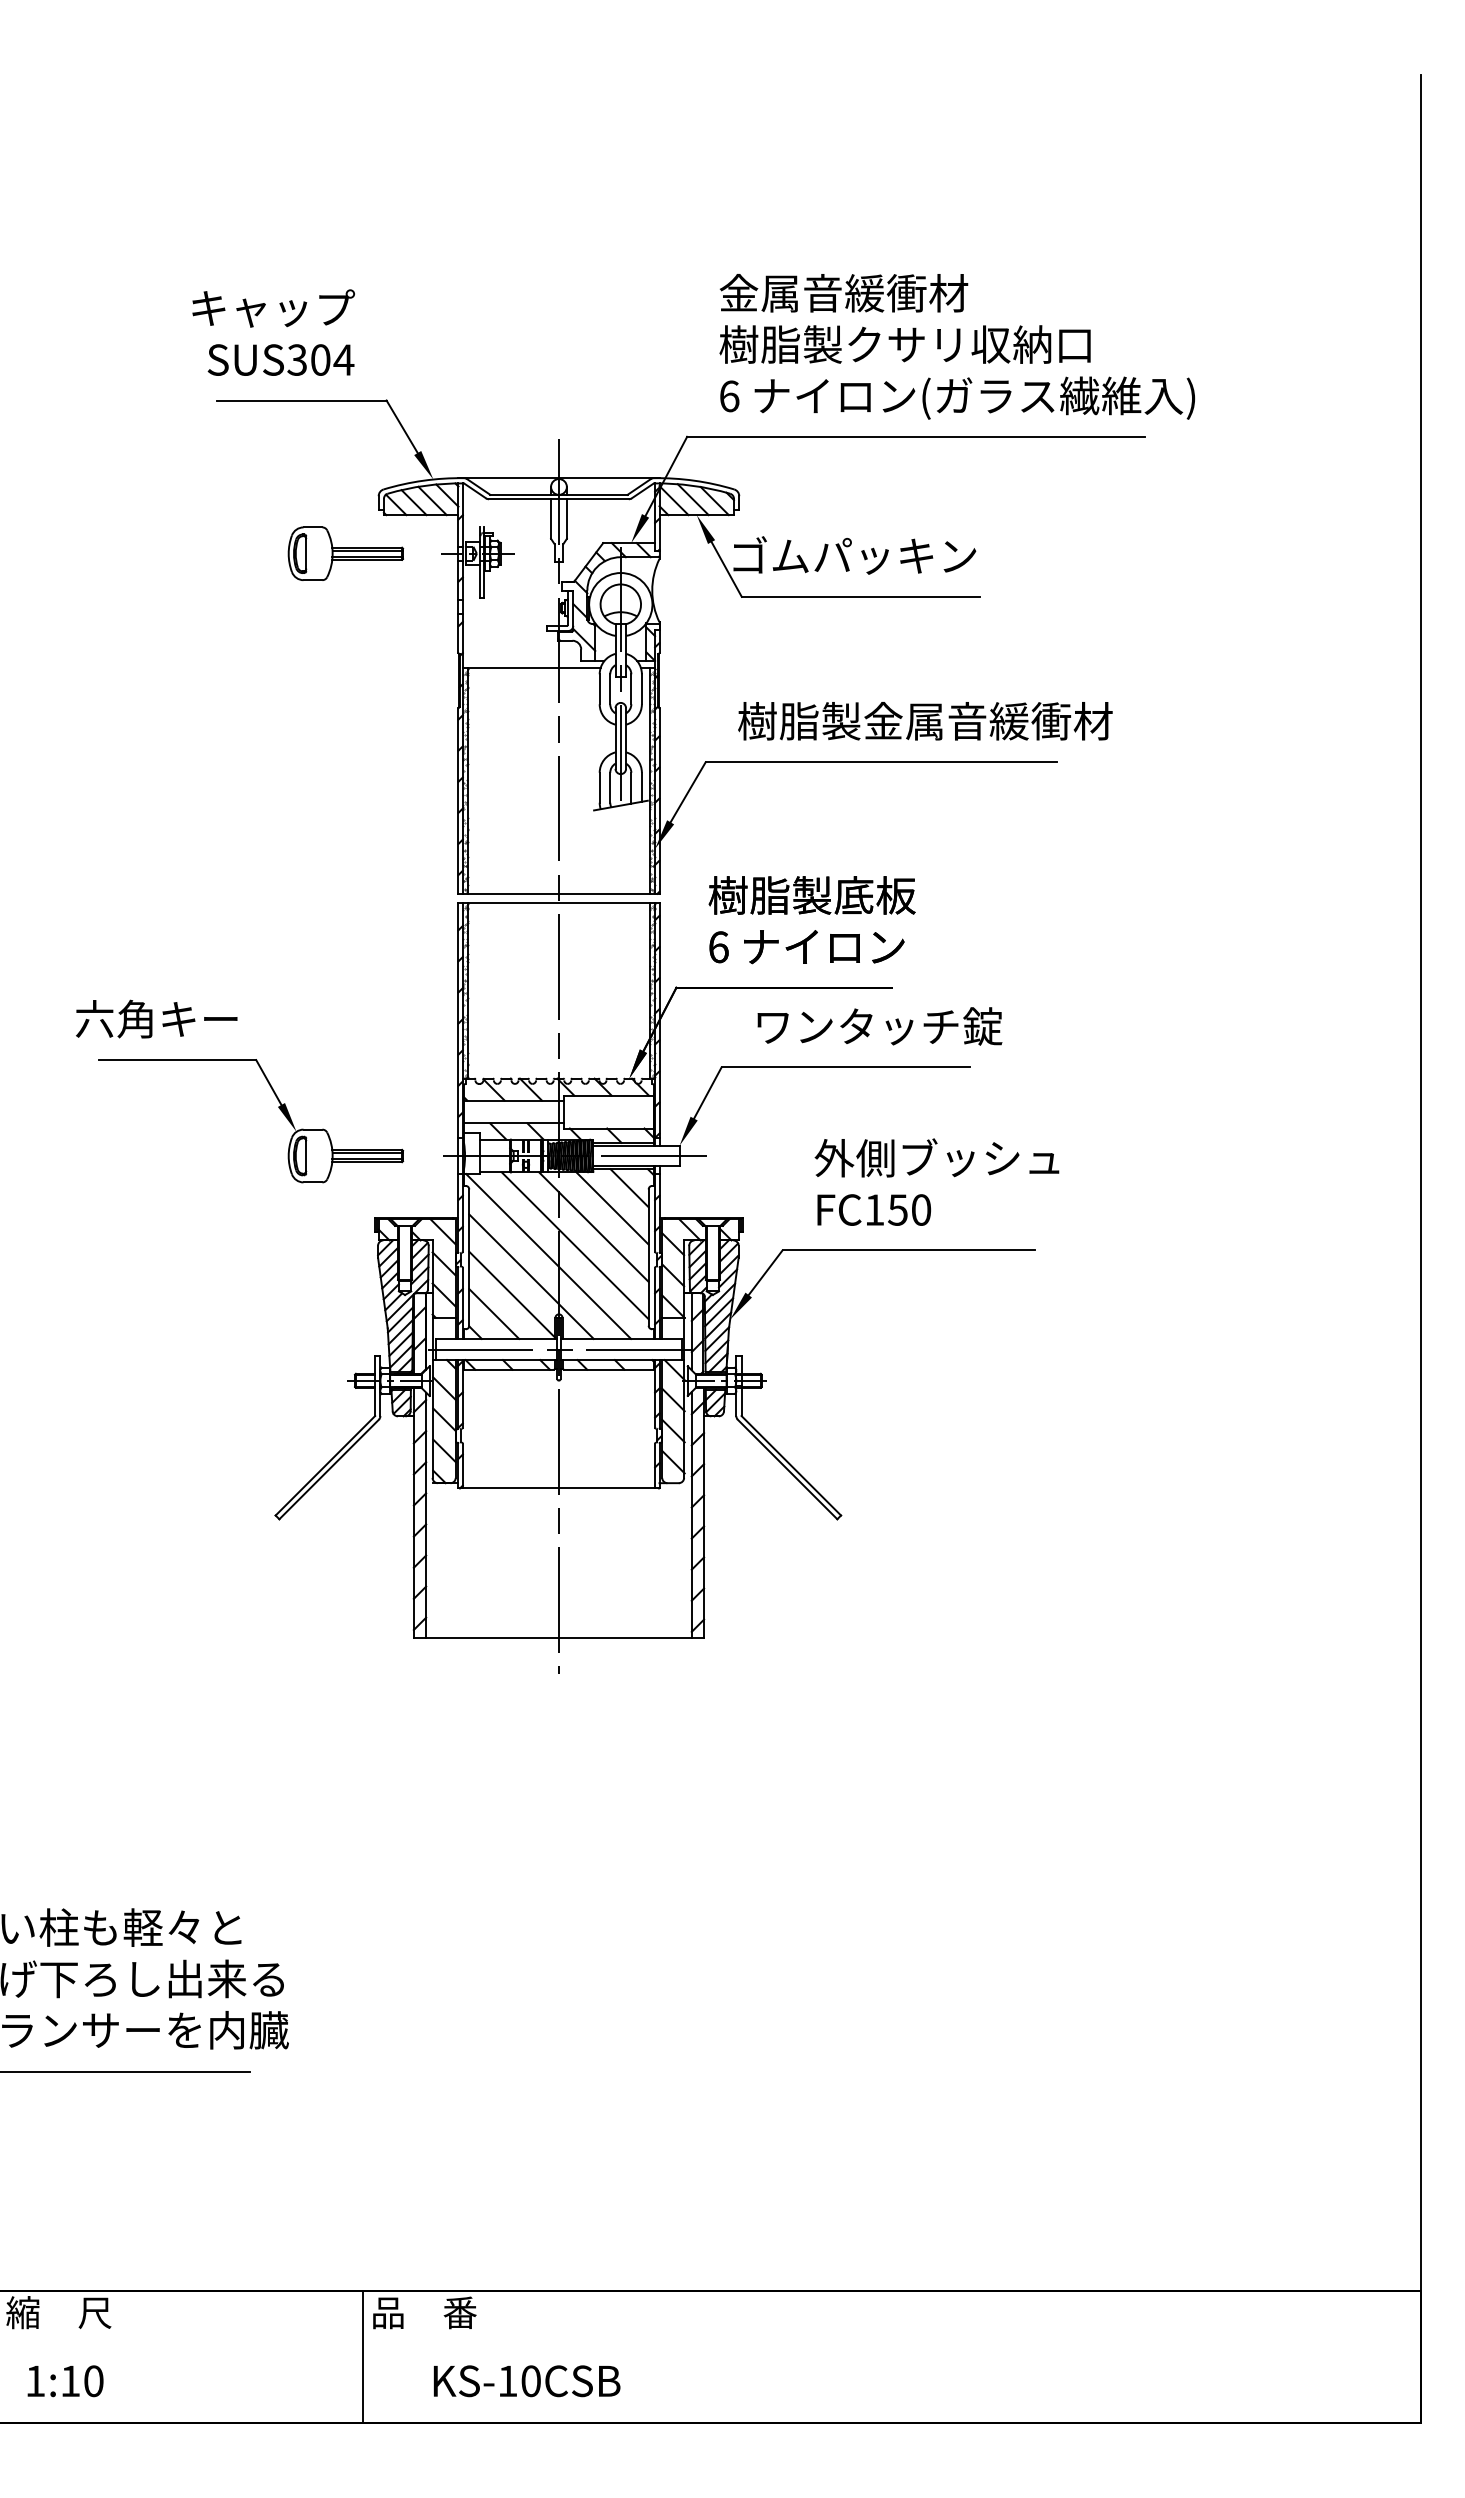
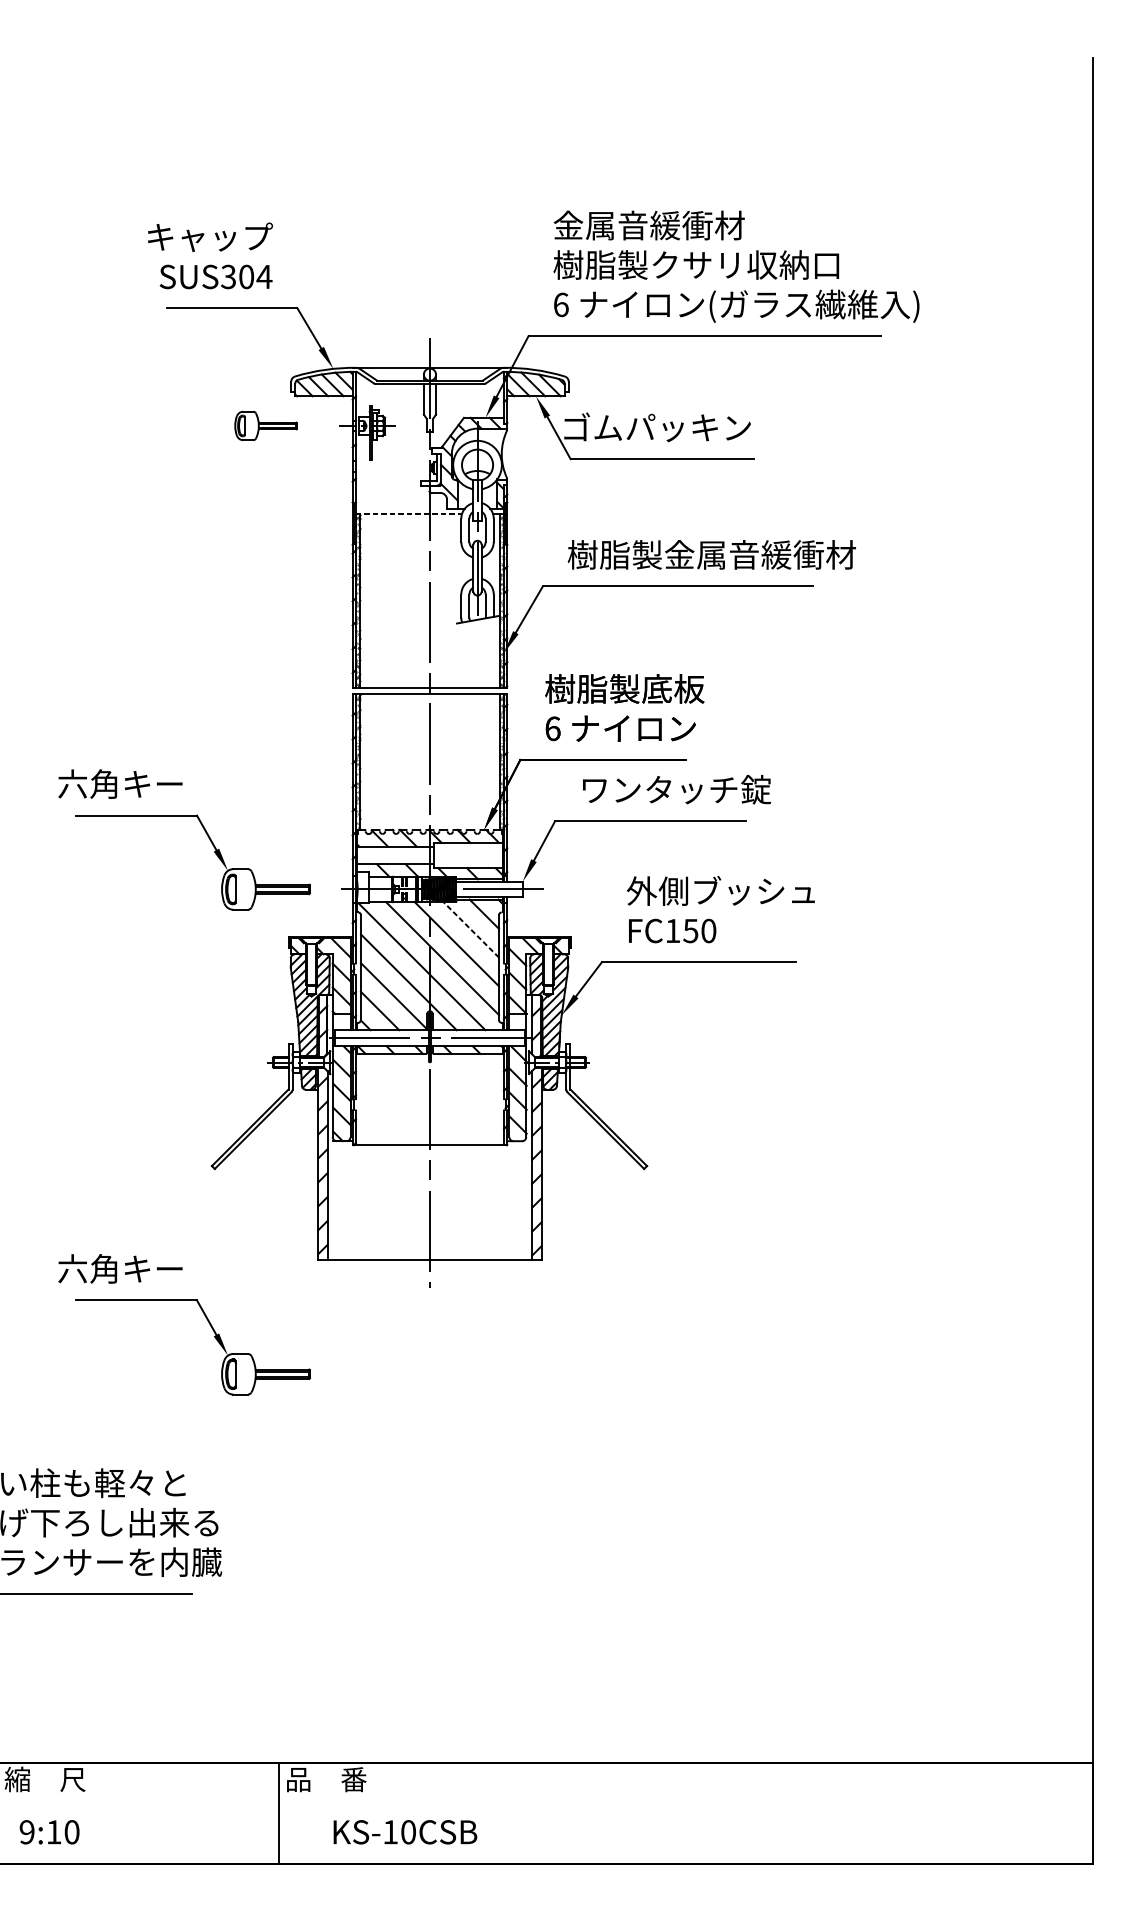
part: (345, 553) -> (265, 425), size x0.7
line: (531, 668) -> (408, 514), solid -> dashed
line: (612, 1208) -> (471, 929), solid -> dashed
part: (263, 1705) -> (202, 1312), added
text: (35, 2381) -> (27, 1832), 1:10 -> 9:10

